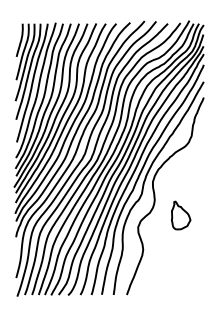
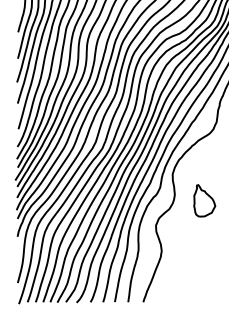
part: (181, 215) -> (205, 200), moved

